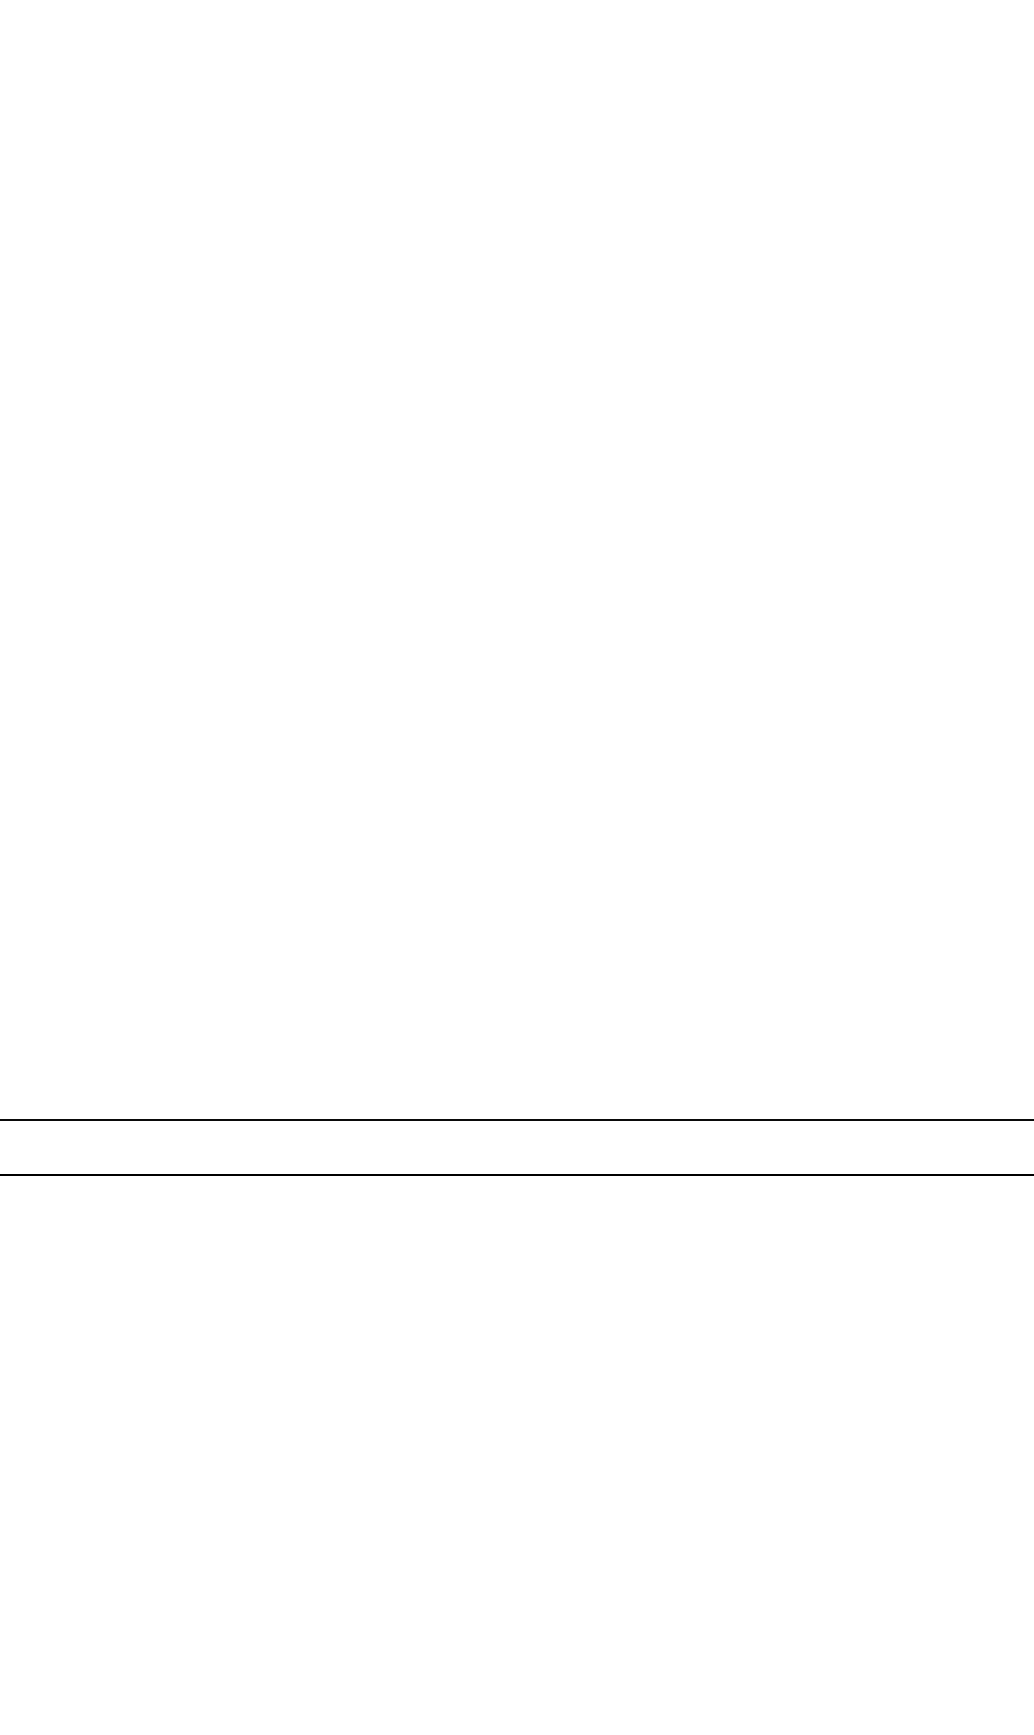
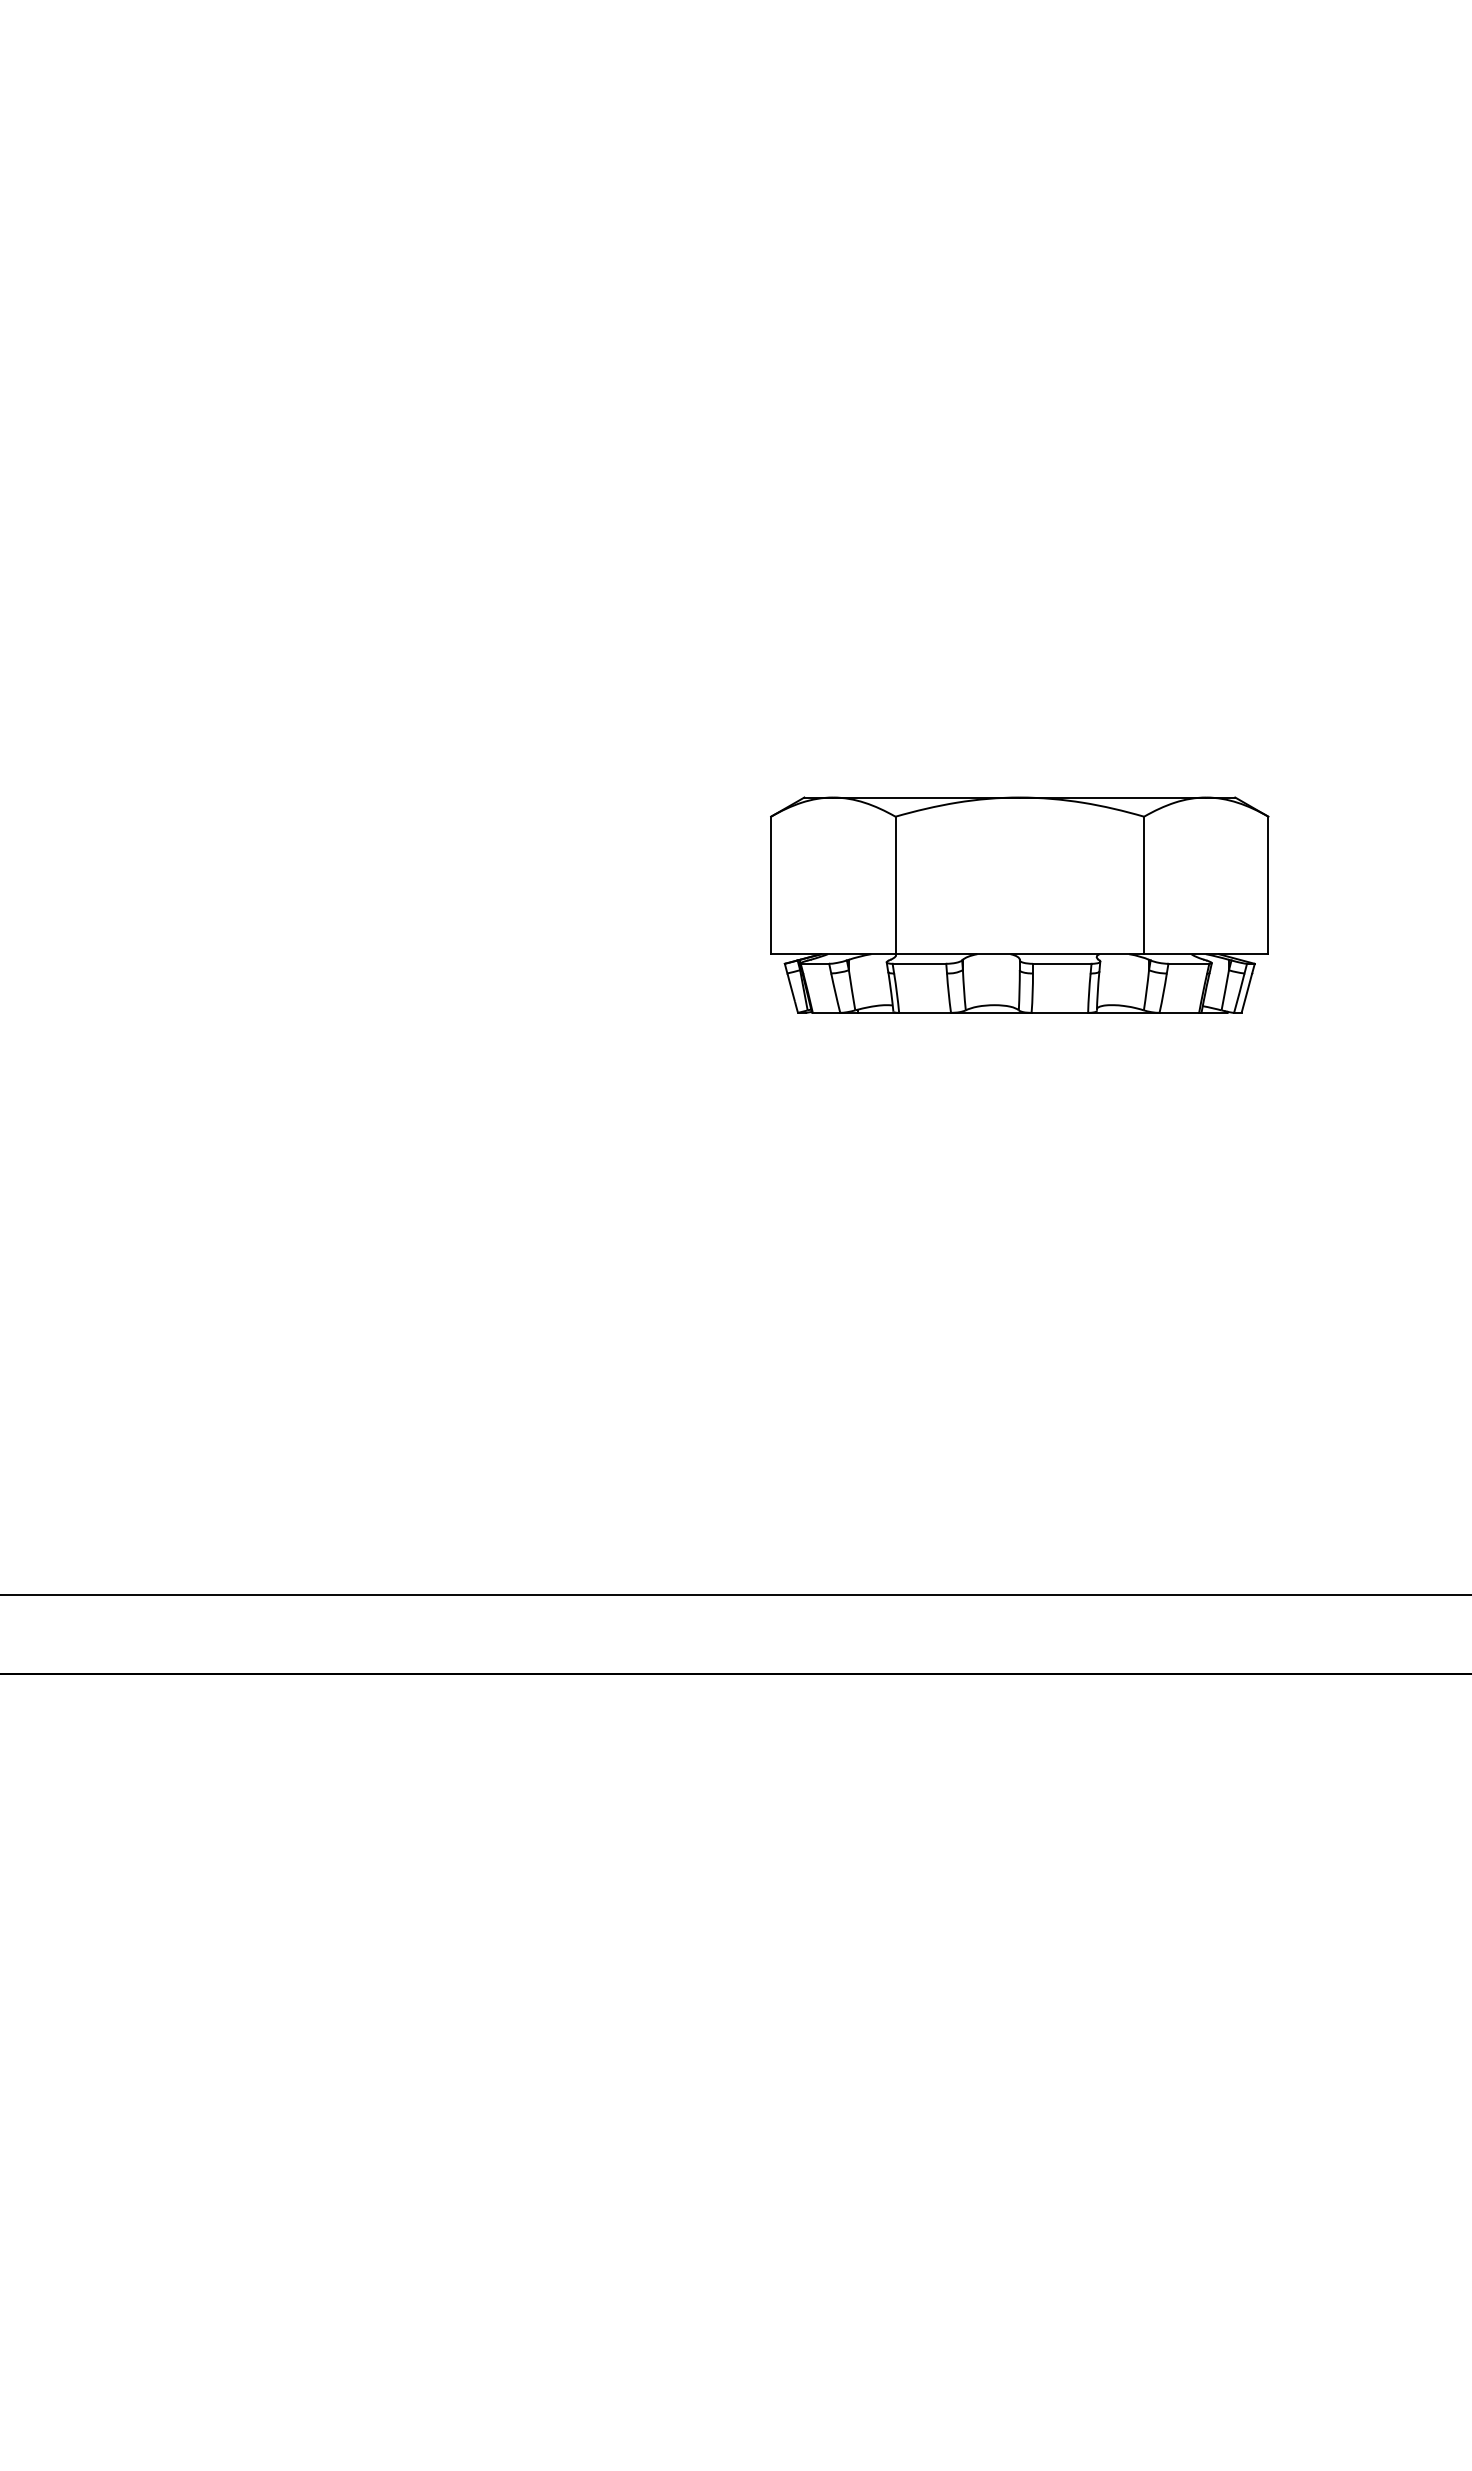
part: (715, 634) -> (1018, 903), added

